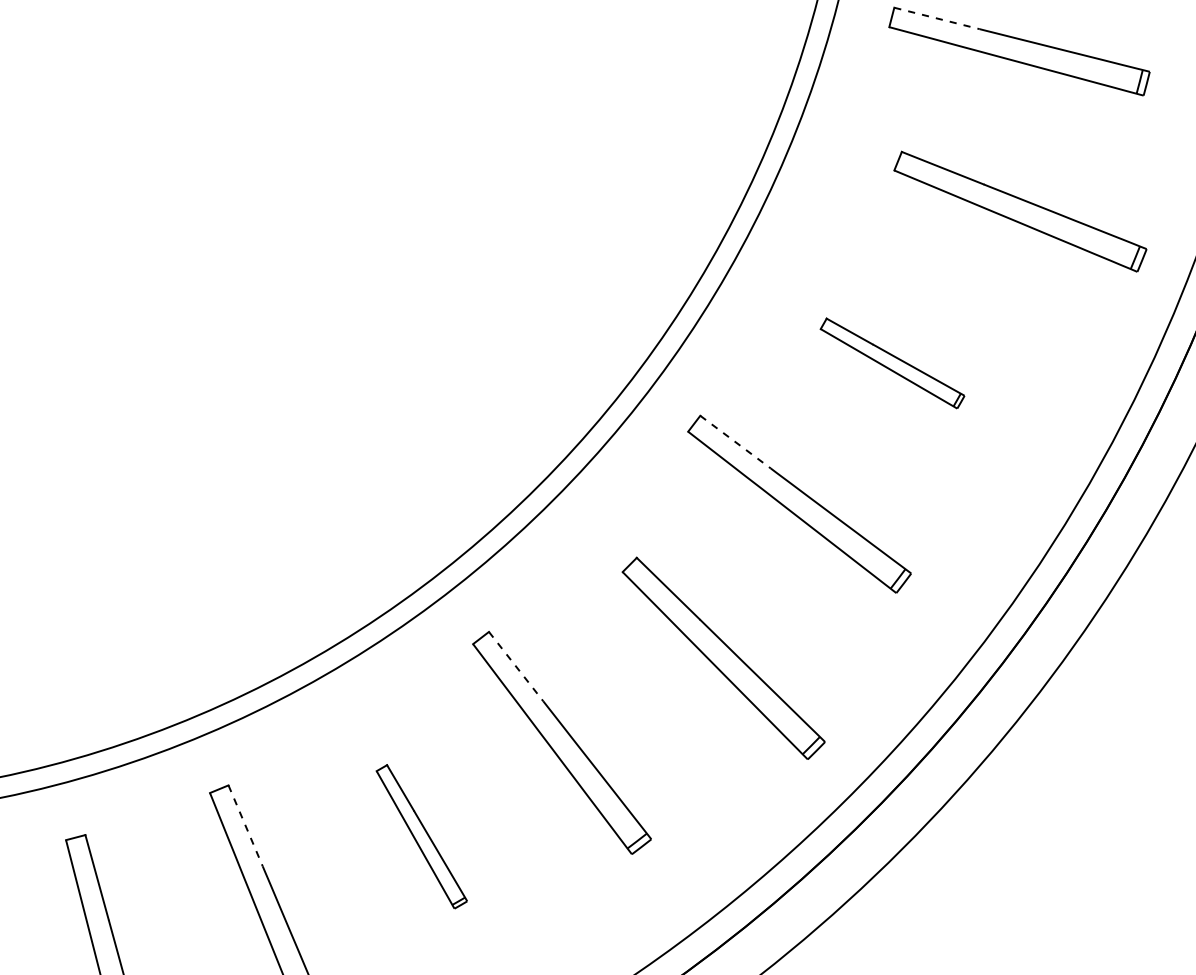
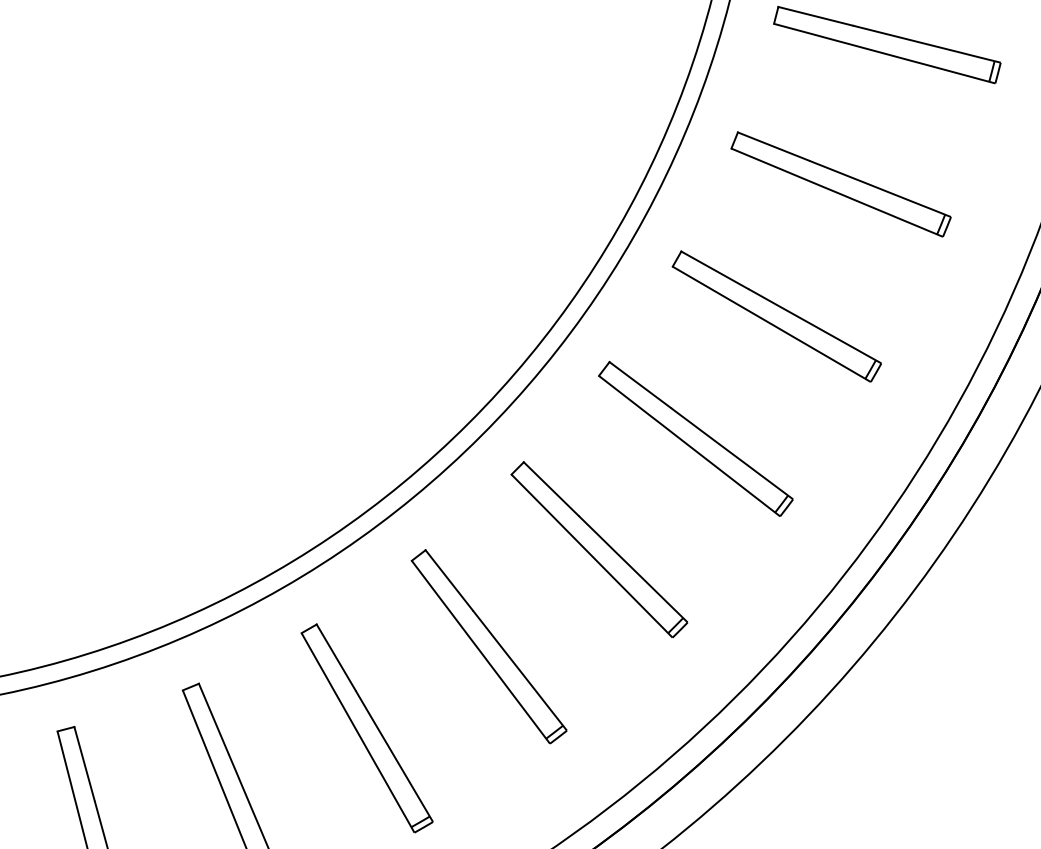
line: (937, 18) -> (815, 16), dashed -> solid
part: (1020, 211) -> (841, 184), moved
part: (892, 363) -> (776, 316), size x1.67
line: (735, 442) -> (640, 385), dashed -> solid
part: (723, 657) -> (599, 548), moved
line: (516, 666) -> (449, 580), dashed -> solid
line: (245, 825) -> (213, 718), dashed -> solid
part: (421, 836) -> (366, 728), size x1.67

